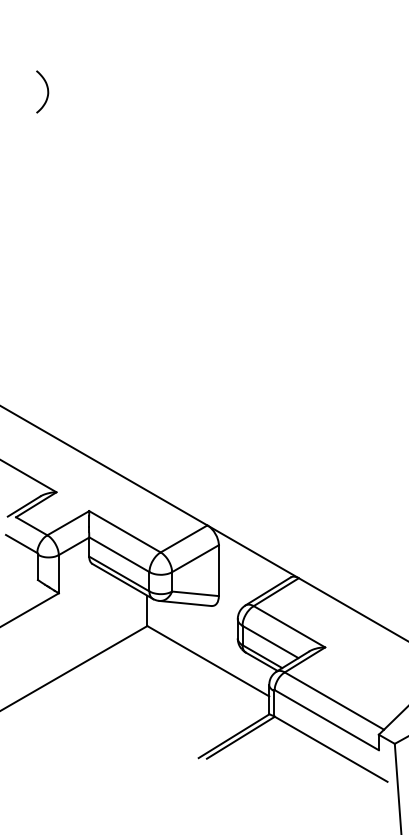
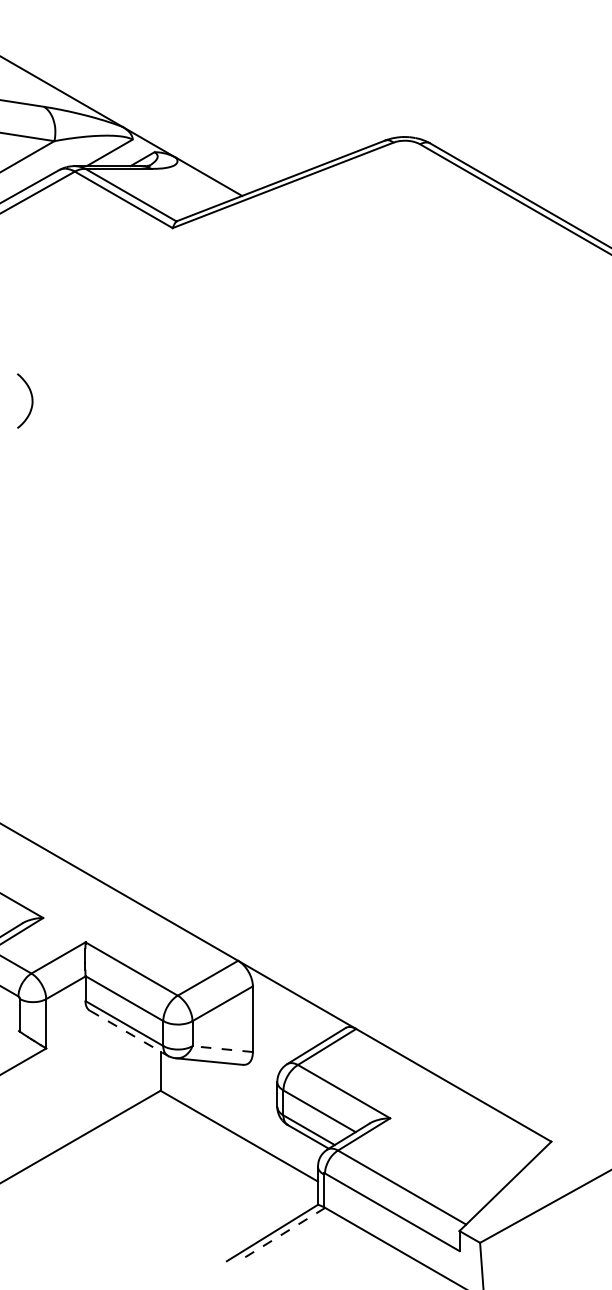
line: (122, 581) -> (128, 1033), solid -> dashed
line: (195, 594) -> (222, 1049), solid -> dashed
line: (241, 737) -> (281, 1234), solid -> dashed

